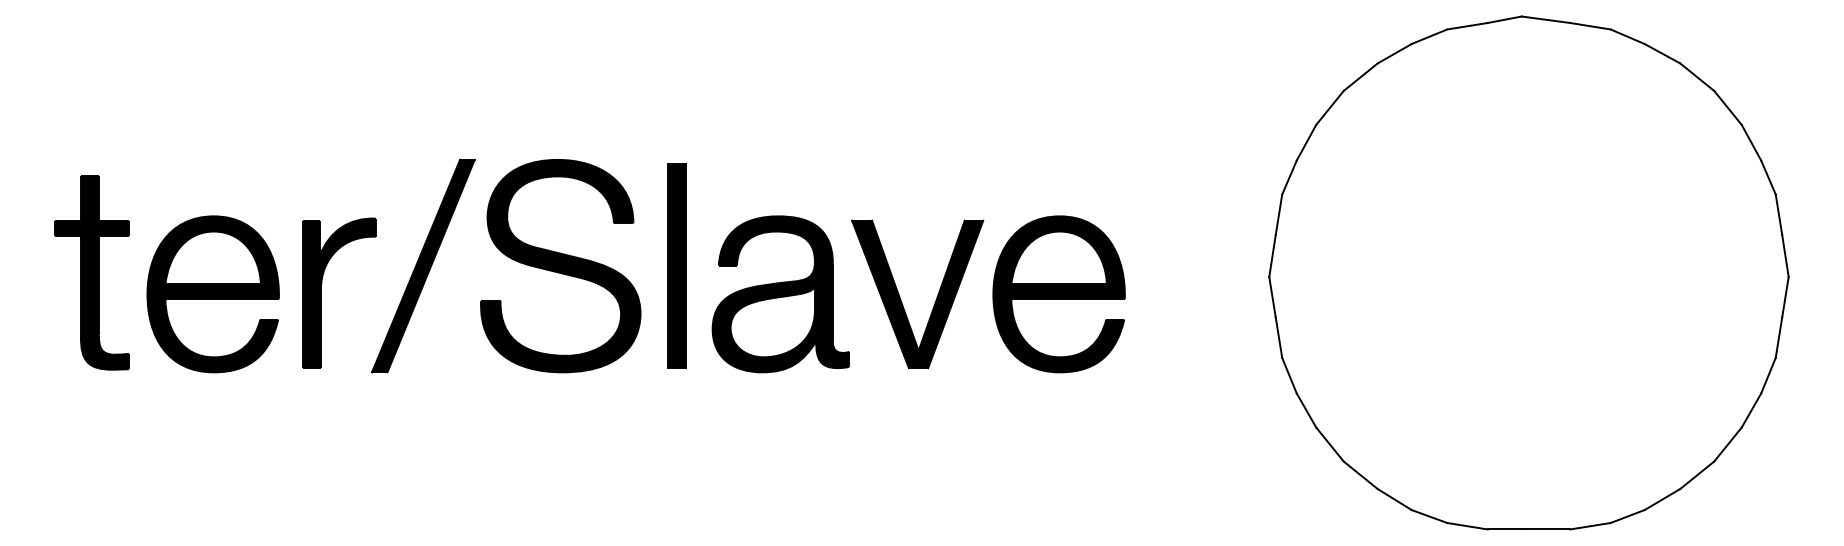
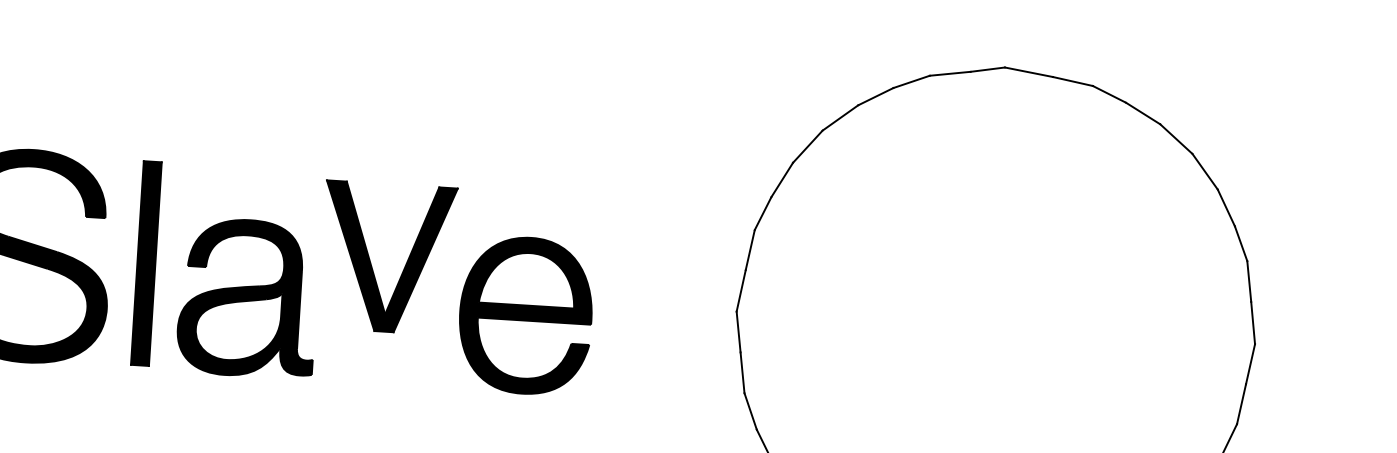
part: (901, 299) -> (371, 262), moved

